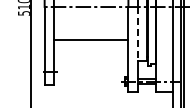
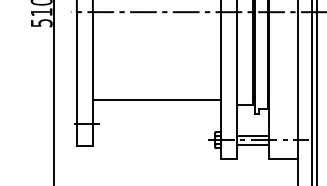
line: (137, 33) -> (236, 57), dashed -> solid
line: (90, 40) -> (155, 100), moved

